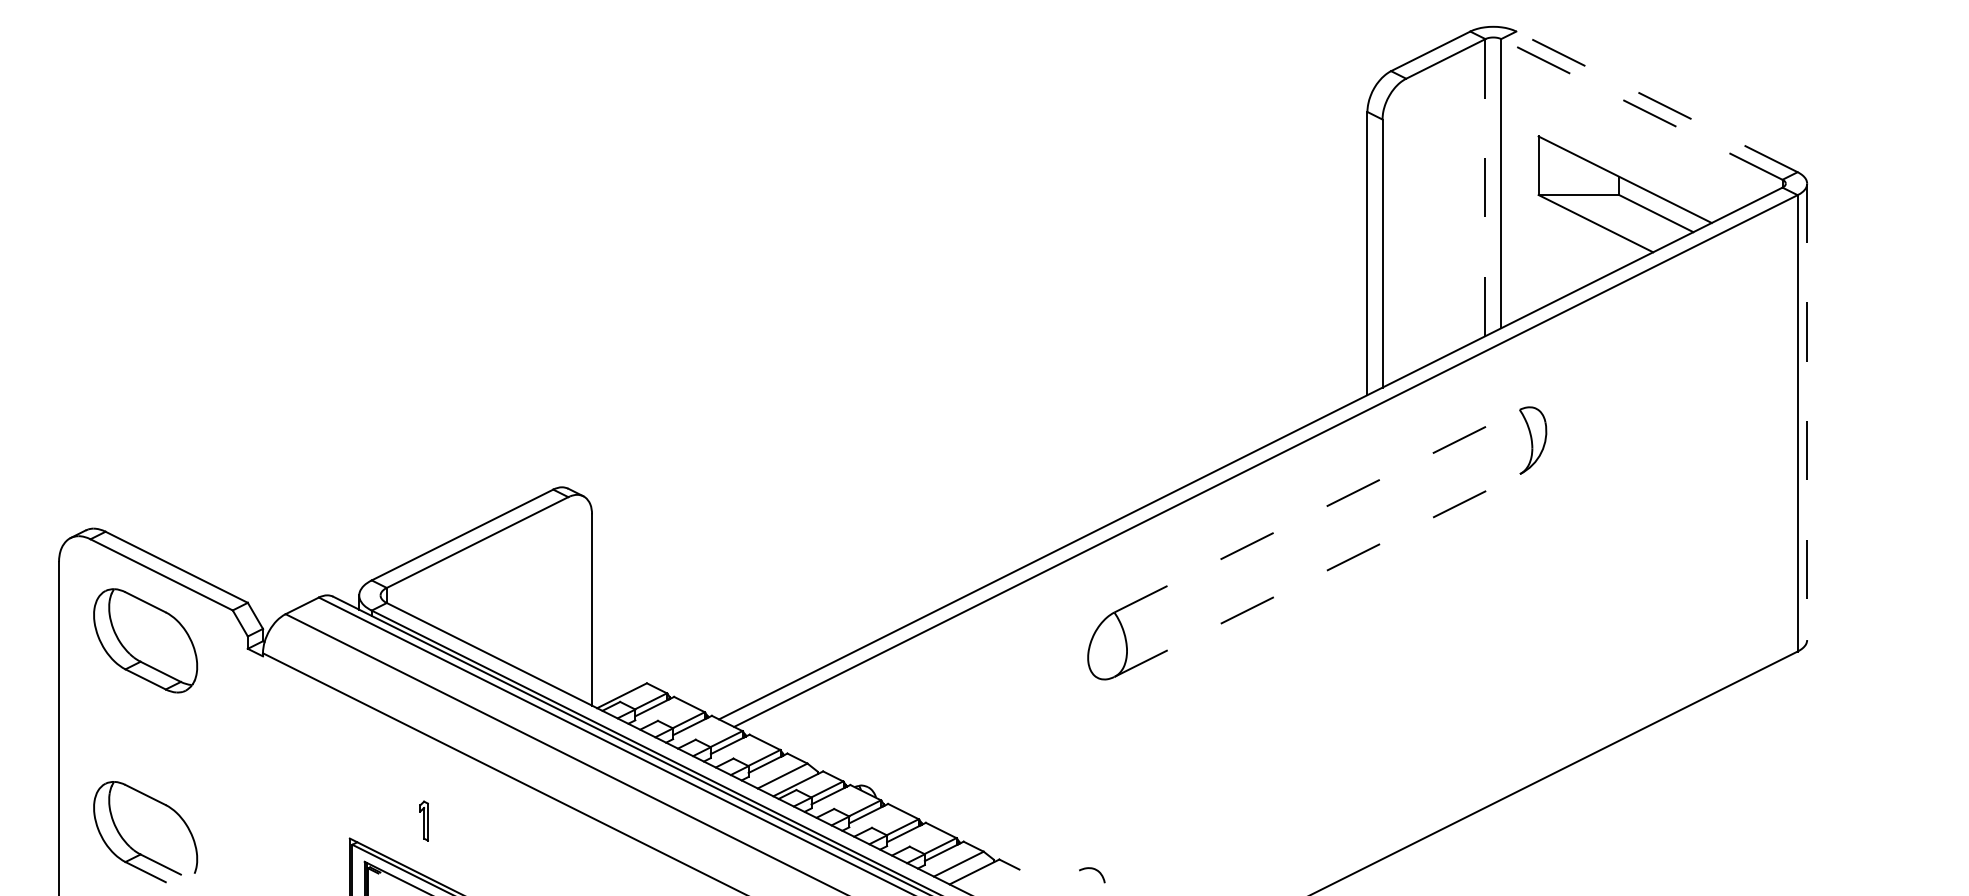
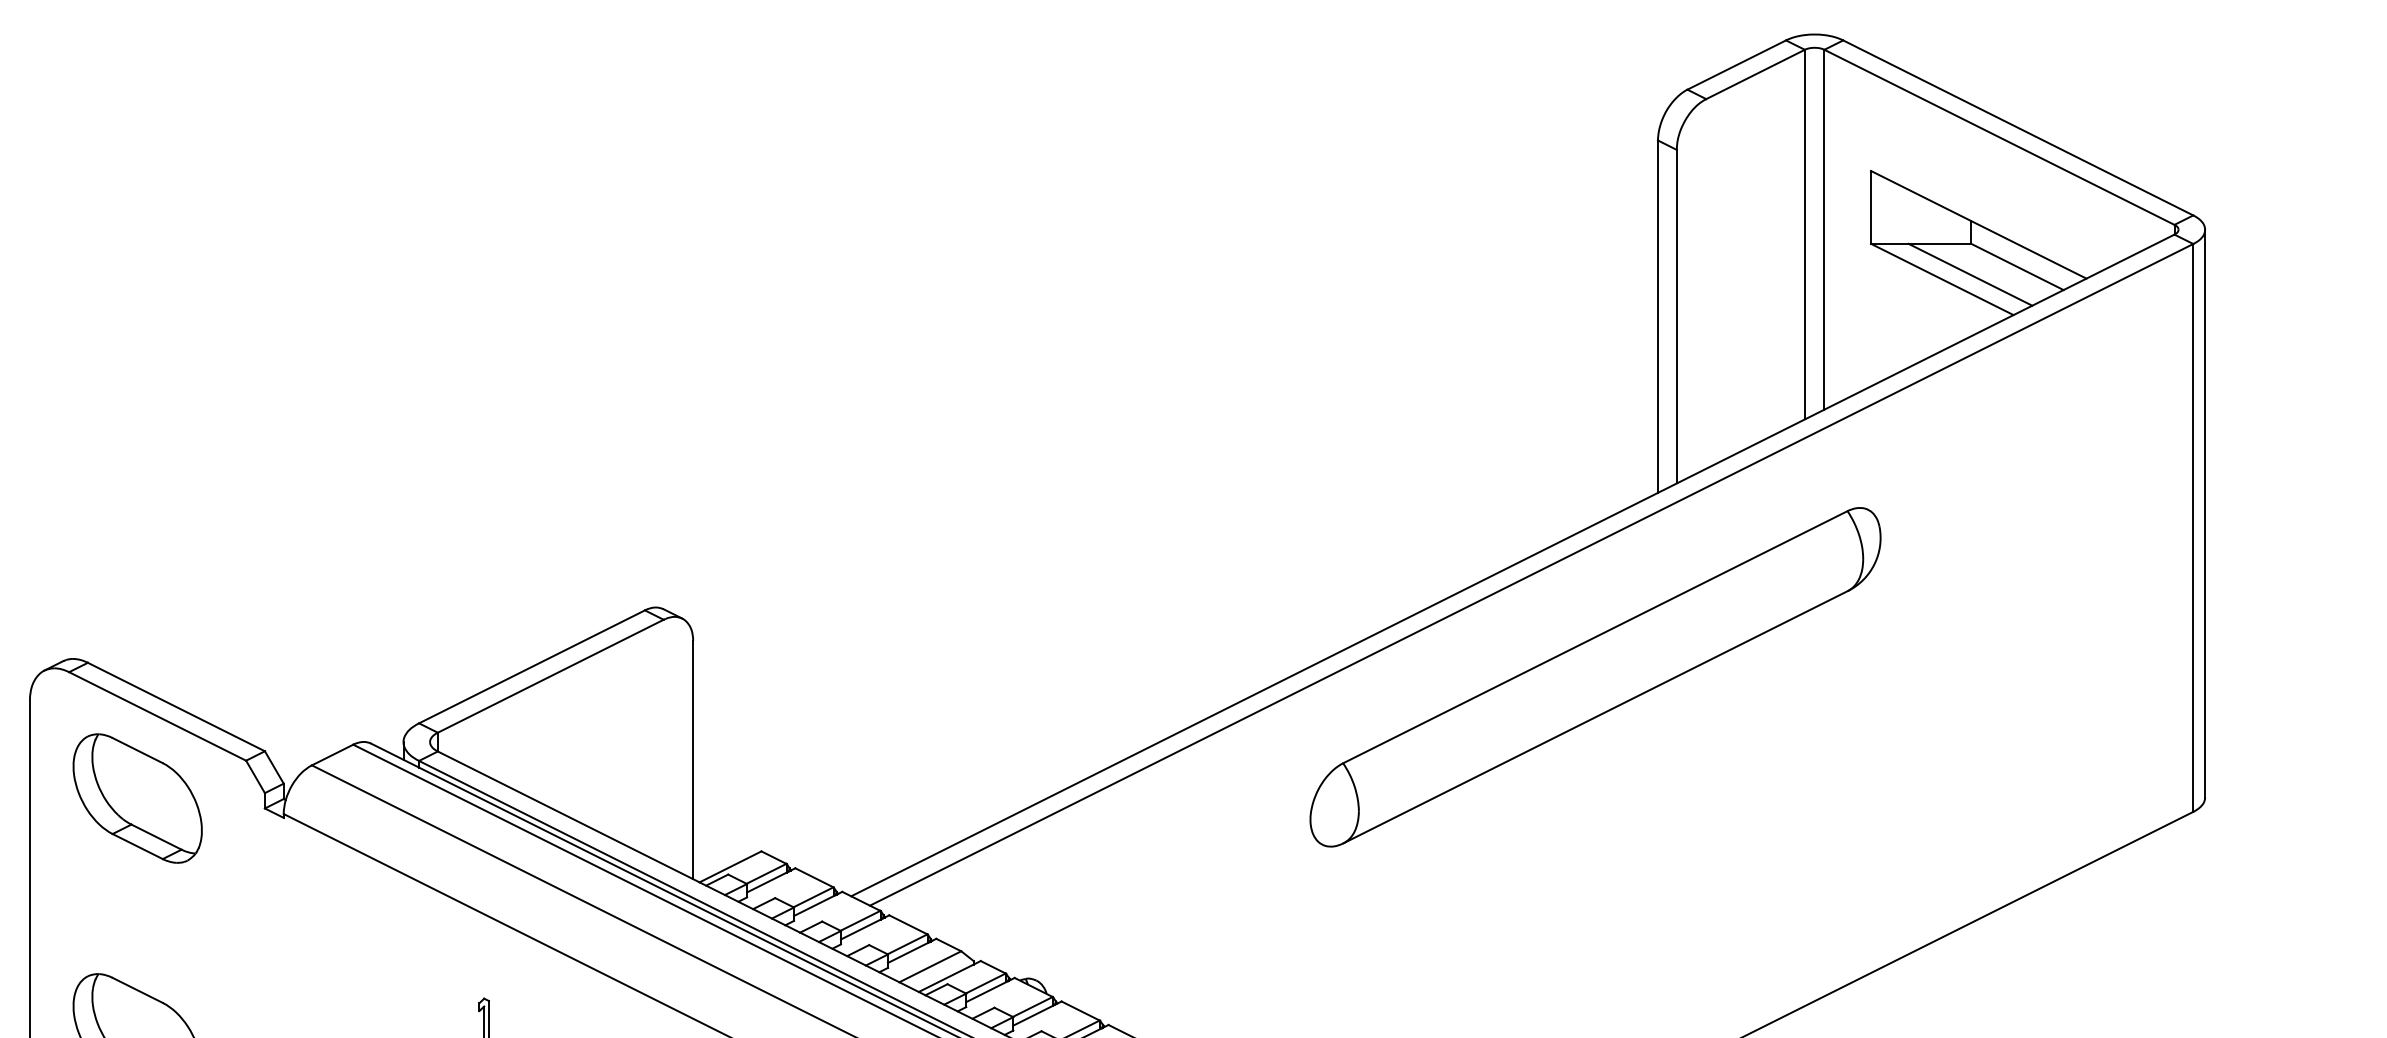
line: (1656, 101) -> (2017, 127), dashed -> solid
line: (1641, 109) -> (1999, 137), dashed -> solid
line: (1485, 187) -> (1804, 234), dashed -> solid
line: (1618, 219) -> (1970, 274), added
line: (1807, 412) -> (2205, 514), dashed -> solid
line: (1317, 511) -> (1595, 637), dashed -> solid
line: (1317, 575) -> (1595, 717), dashed -> solid

